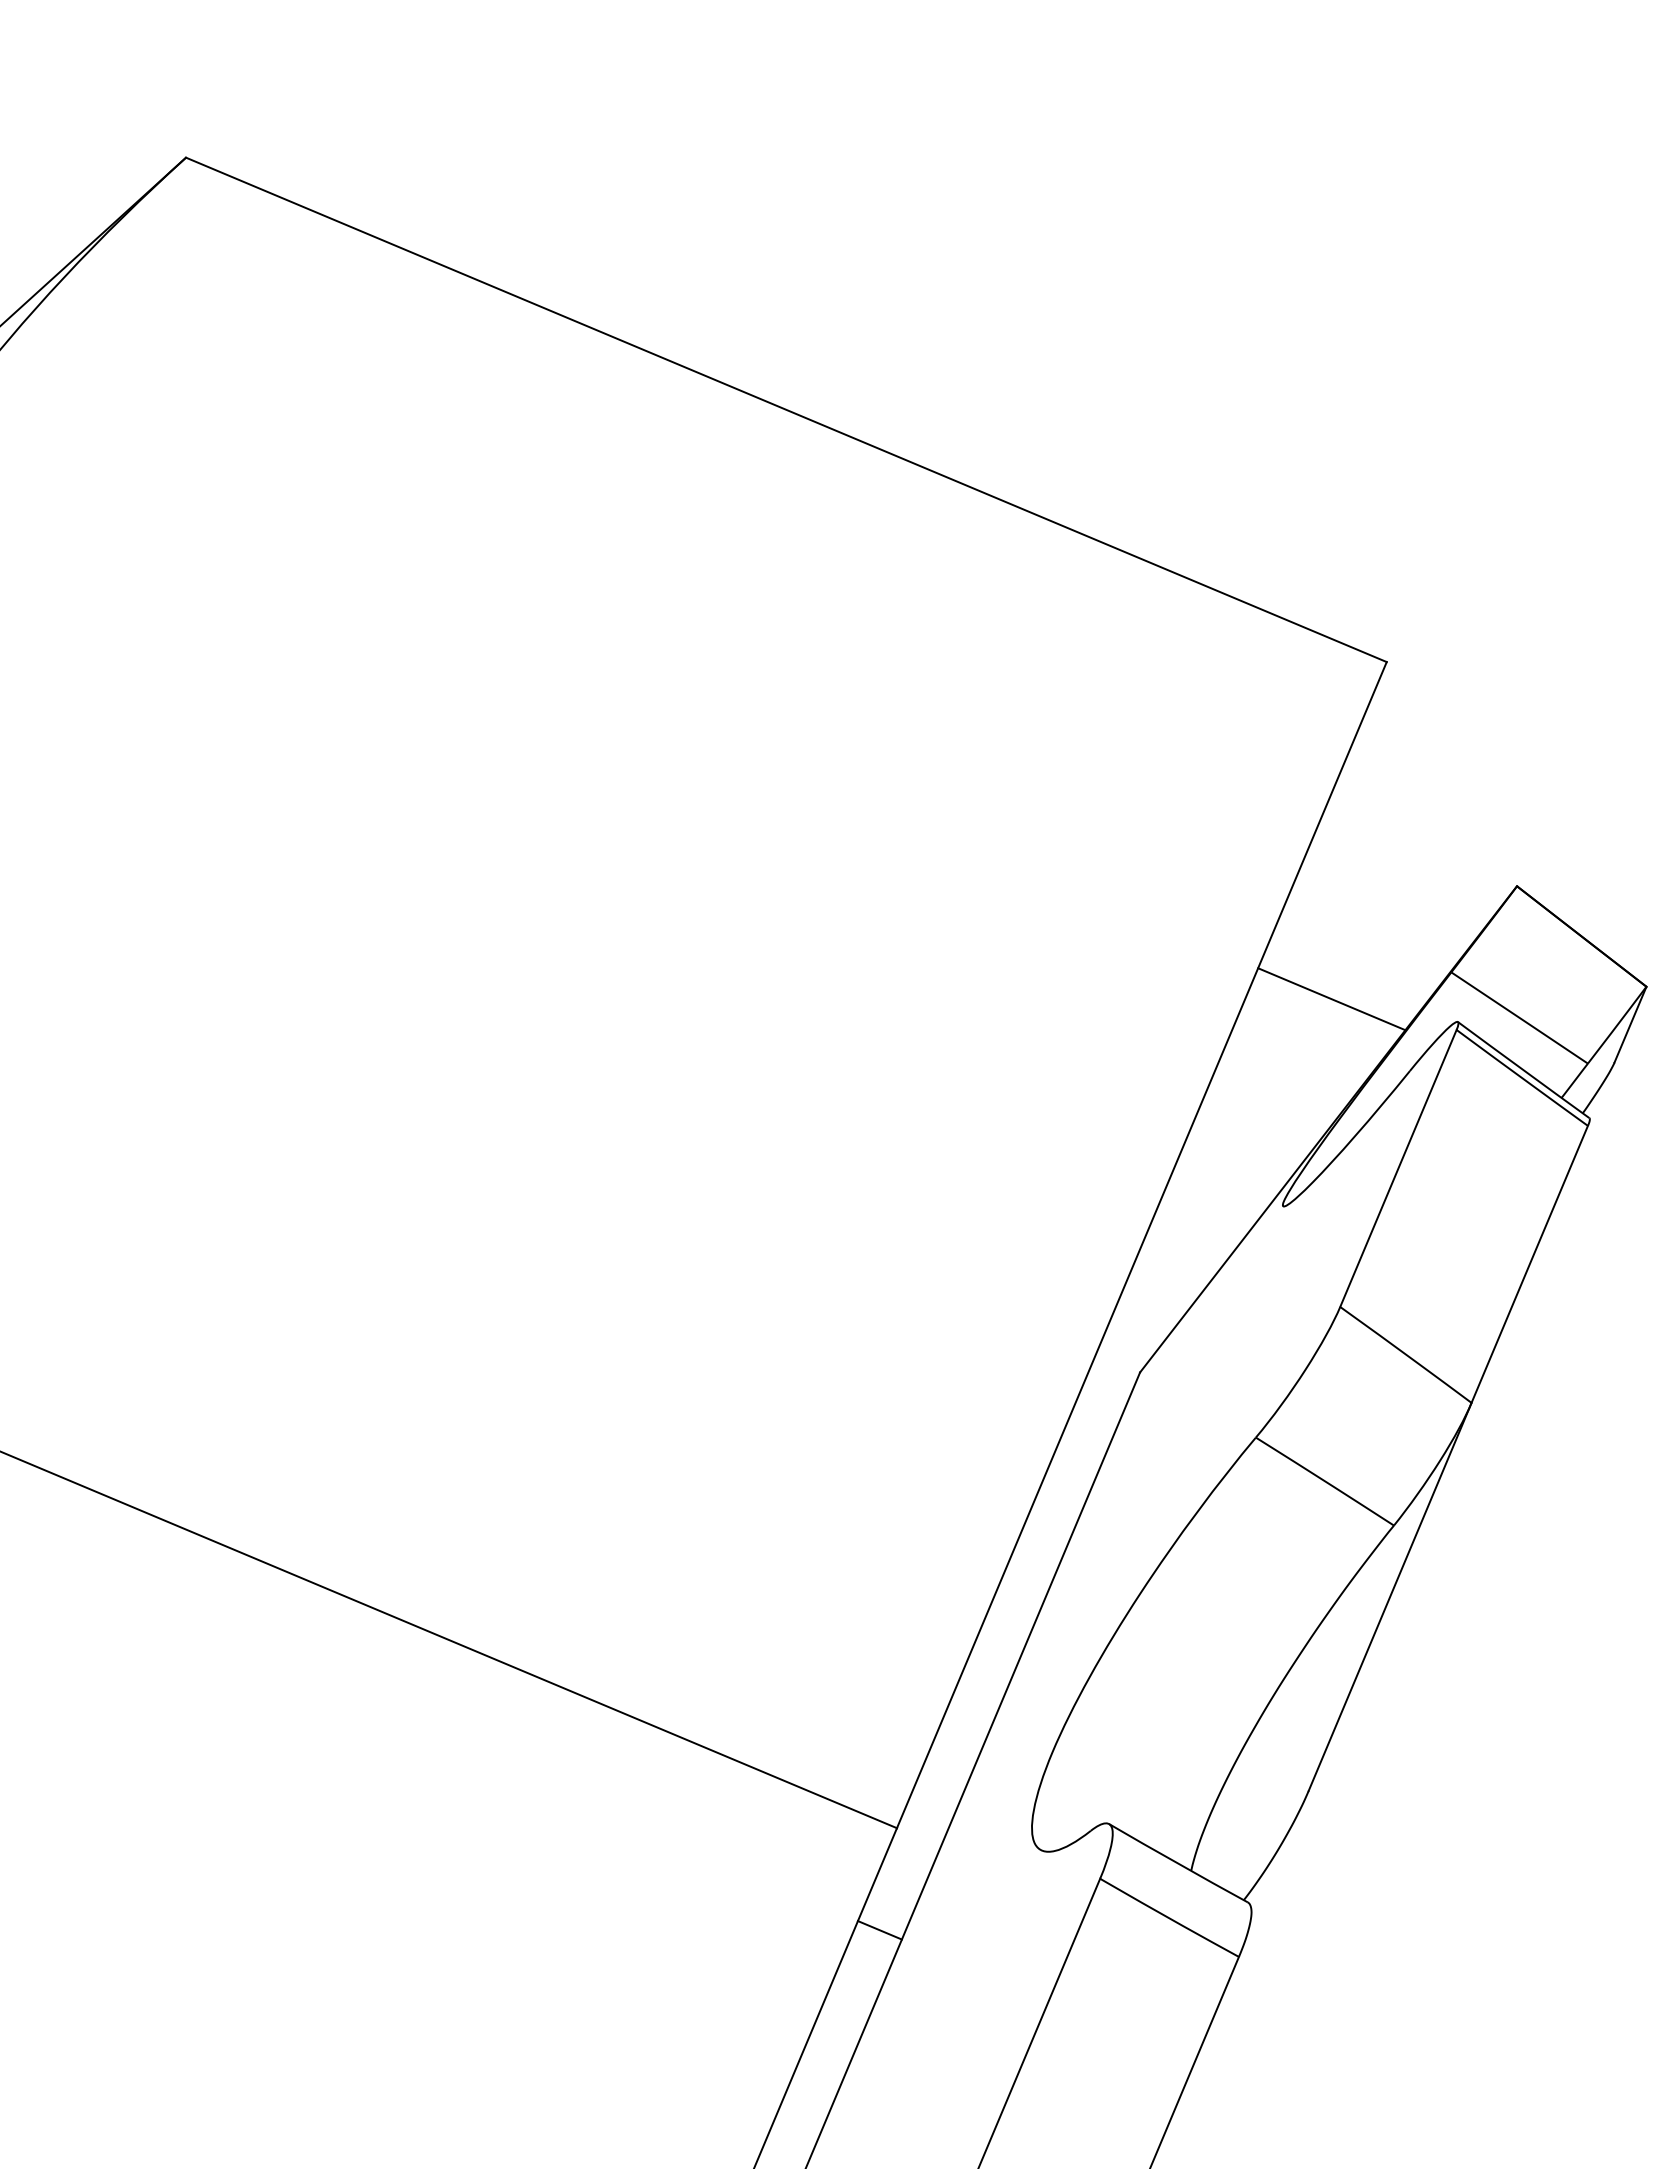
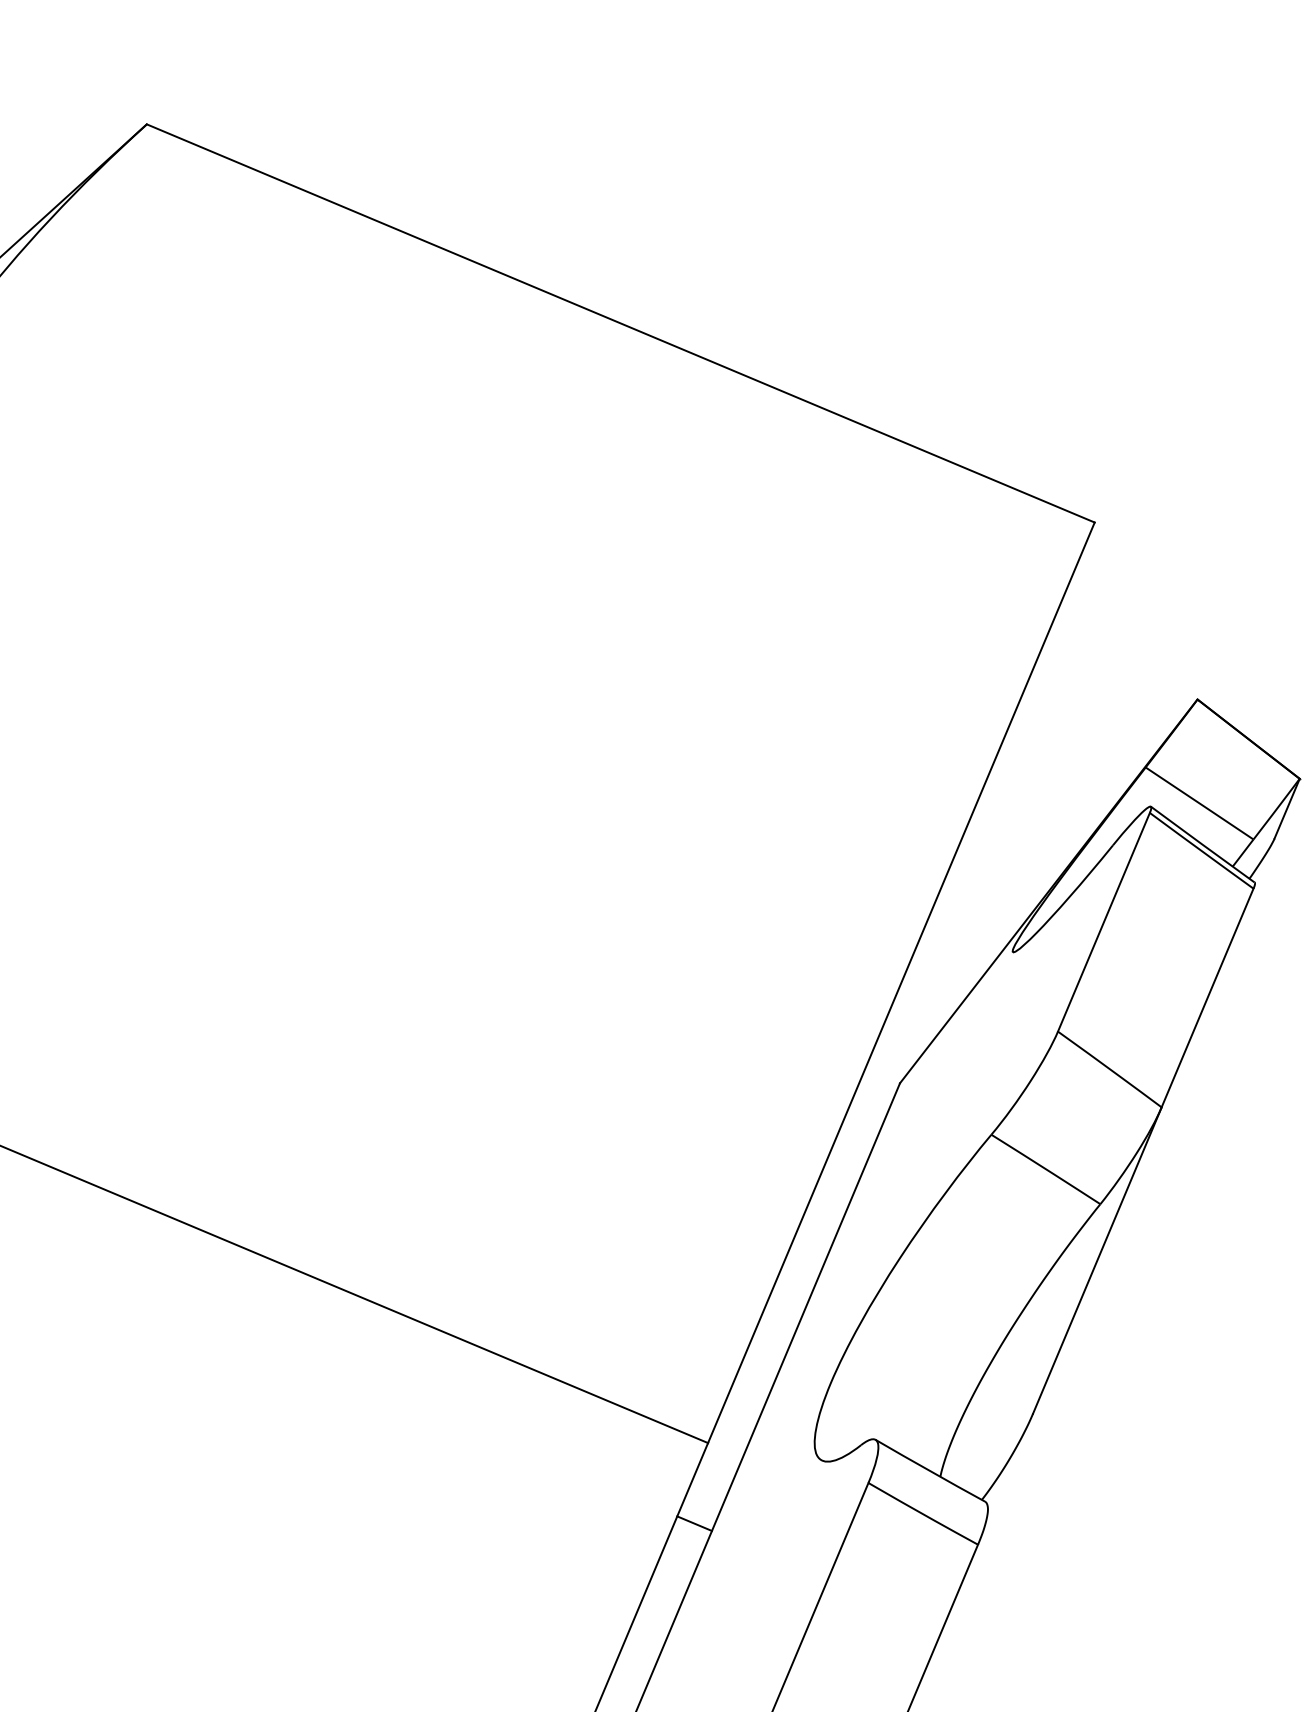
line: (1331, 999) -> (1051, 788), removed

